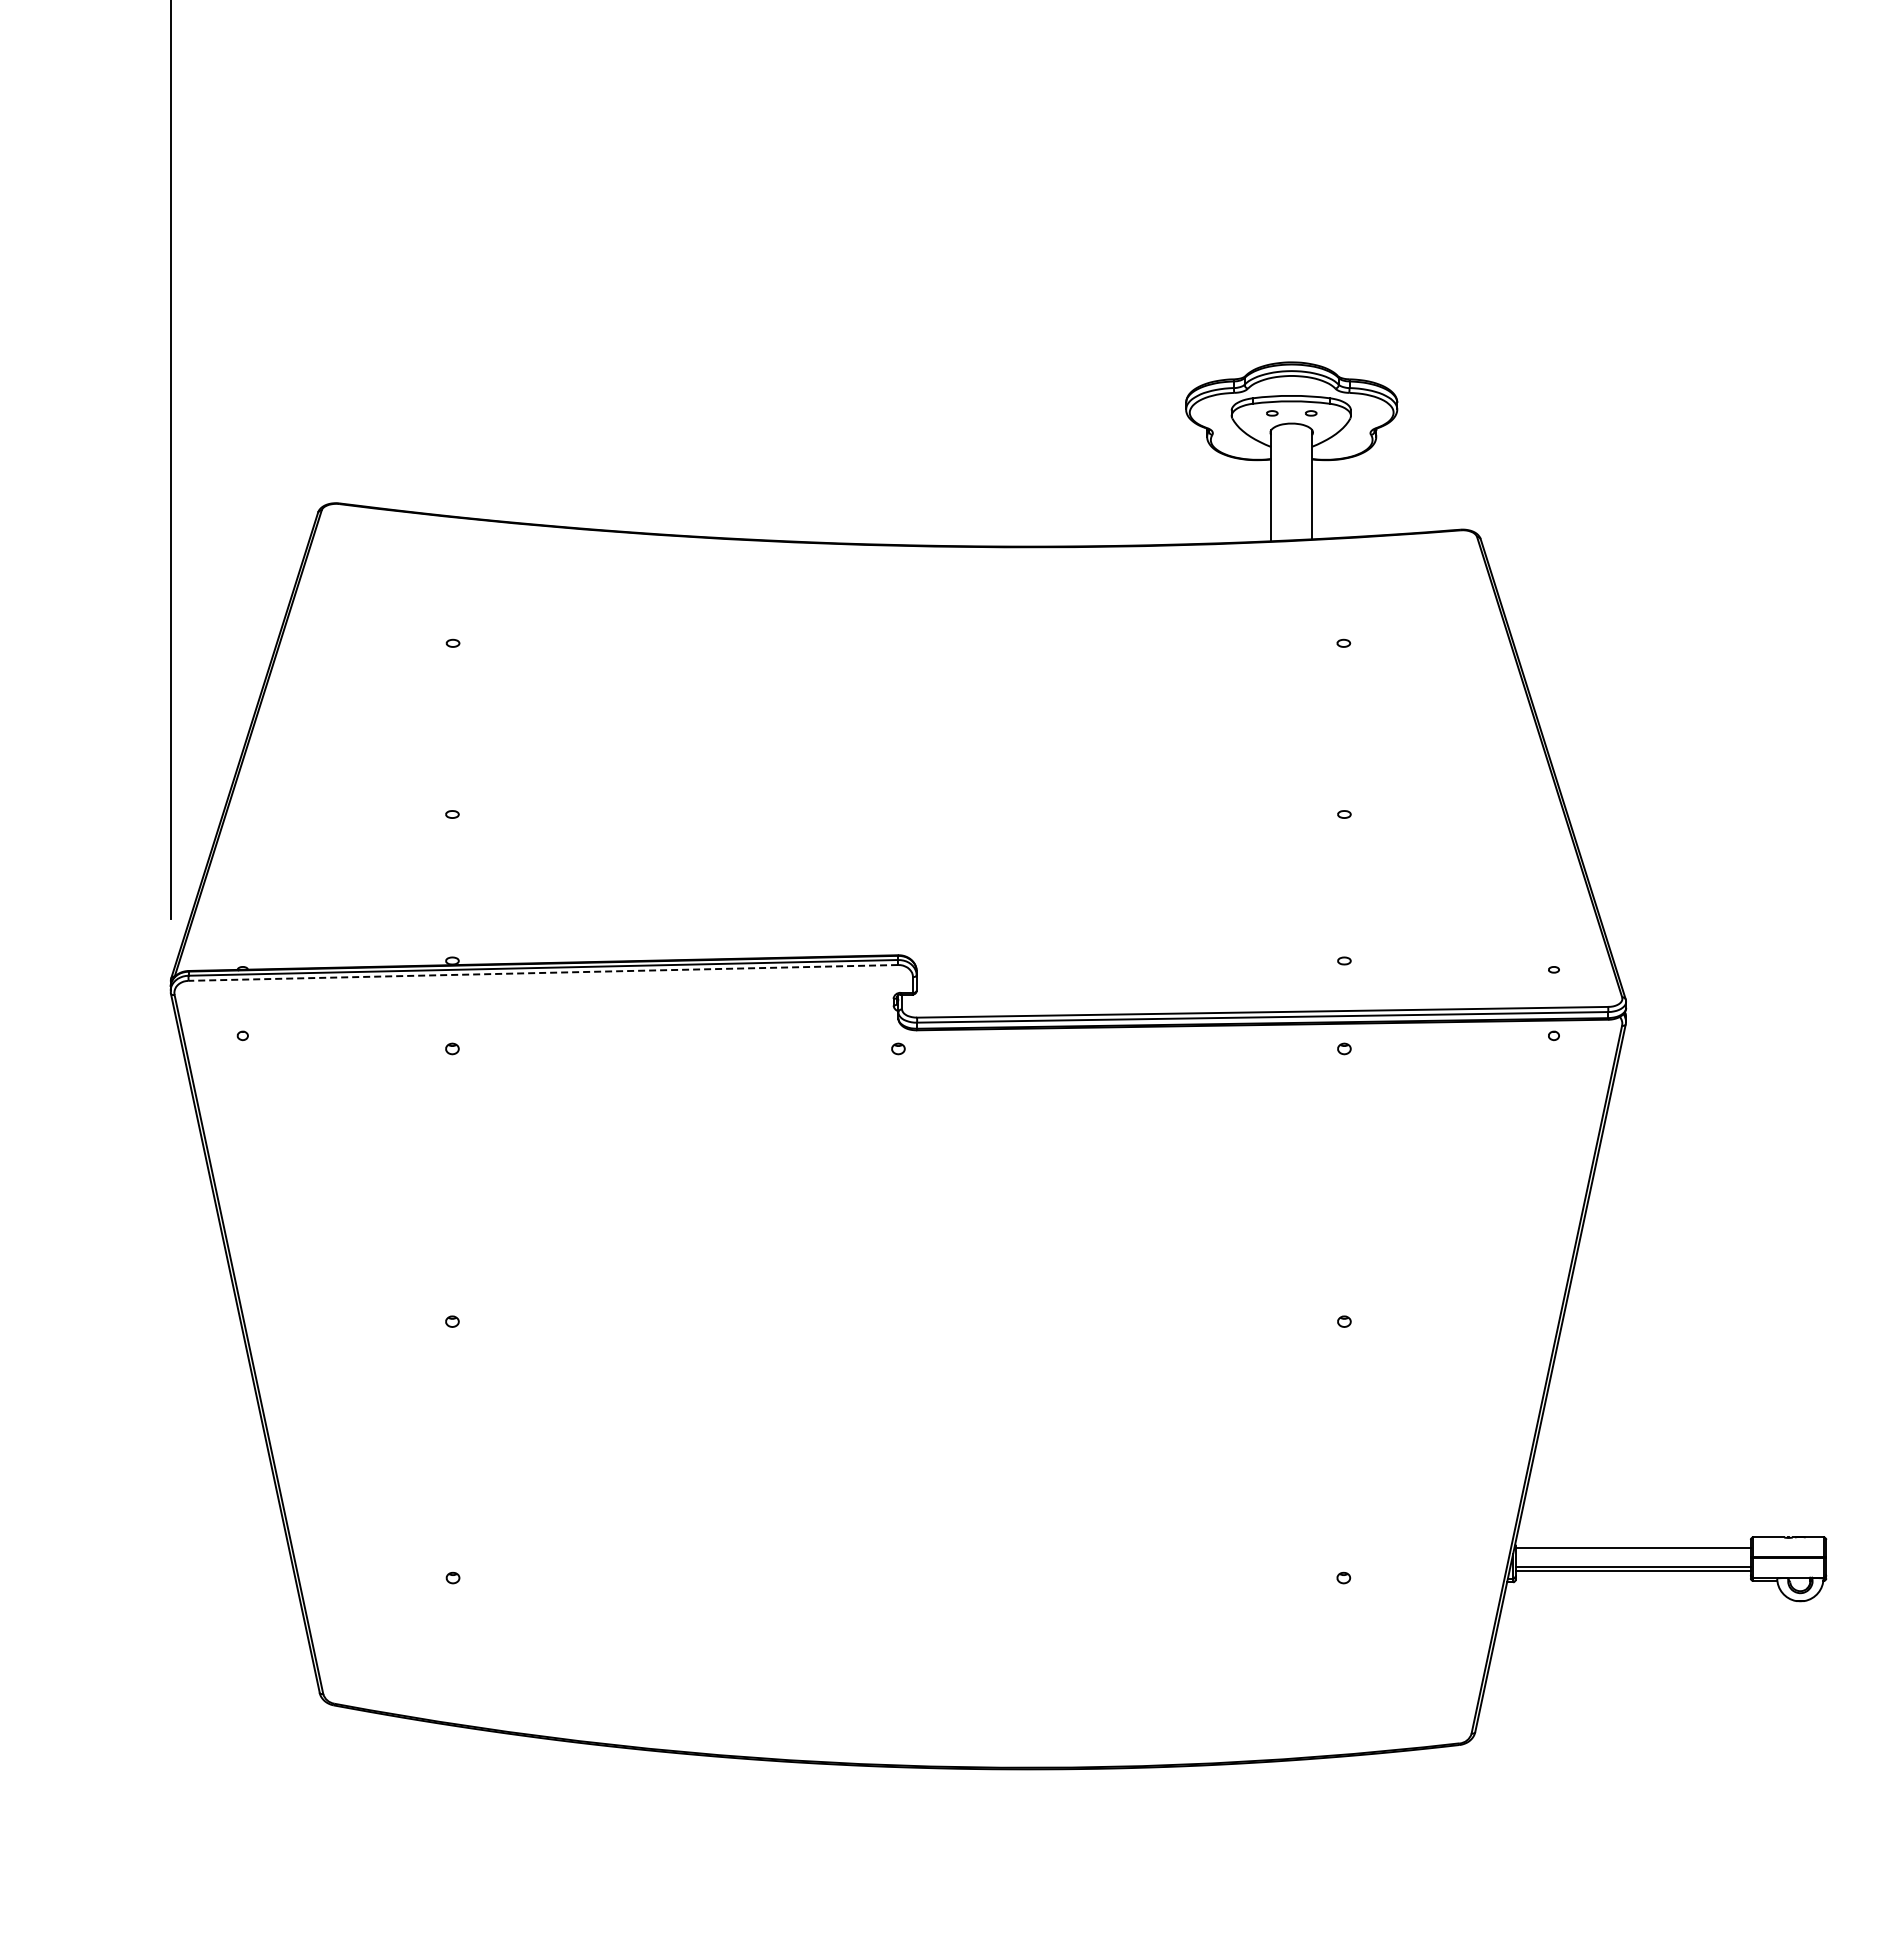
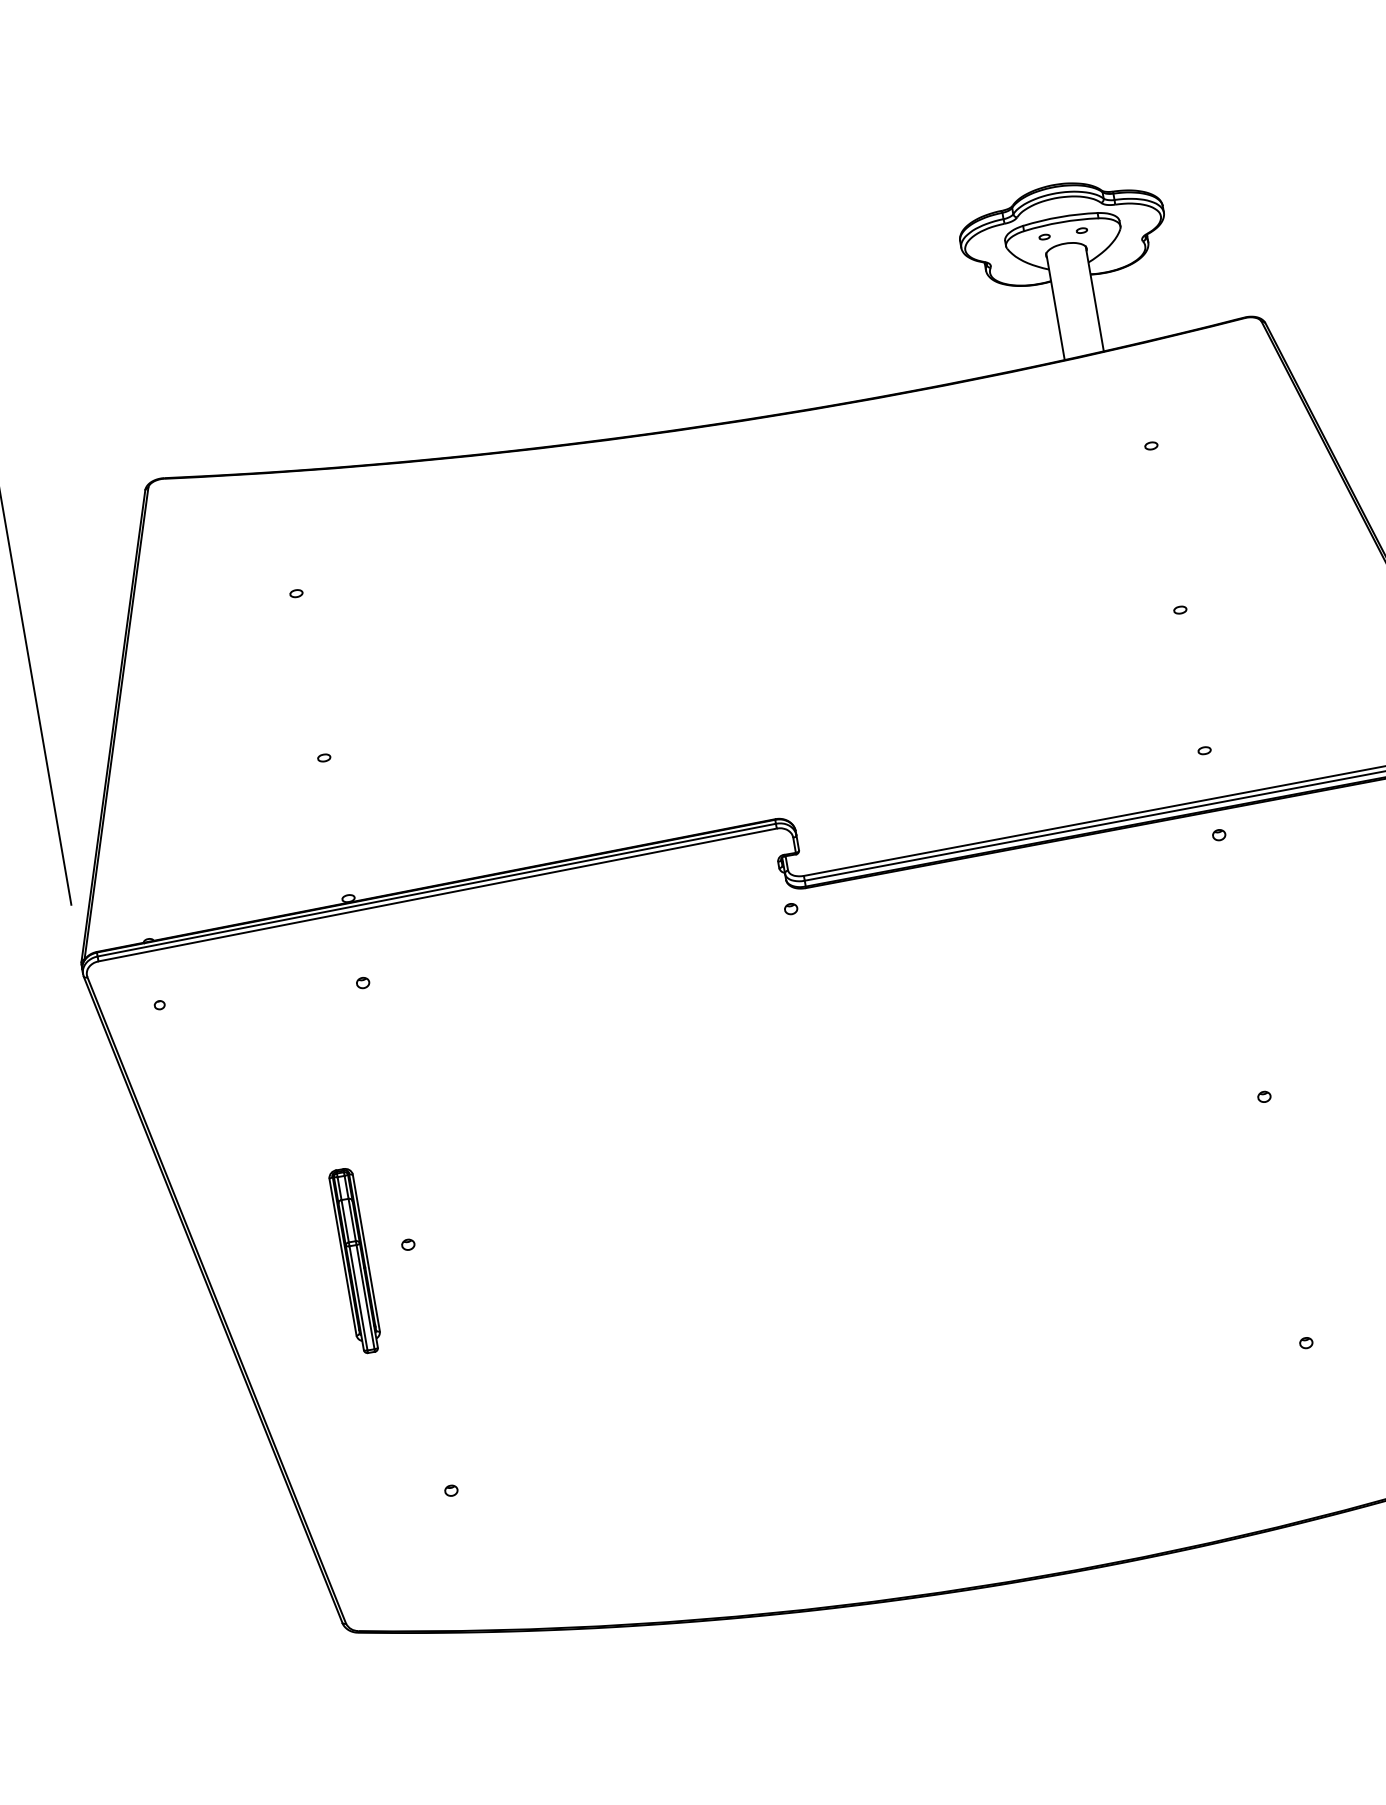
line: (543, 972) -> (437, 894), dashed -> solid
part: (396, 1328) -> (355, 1260), added

